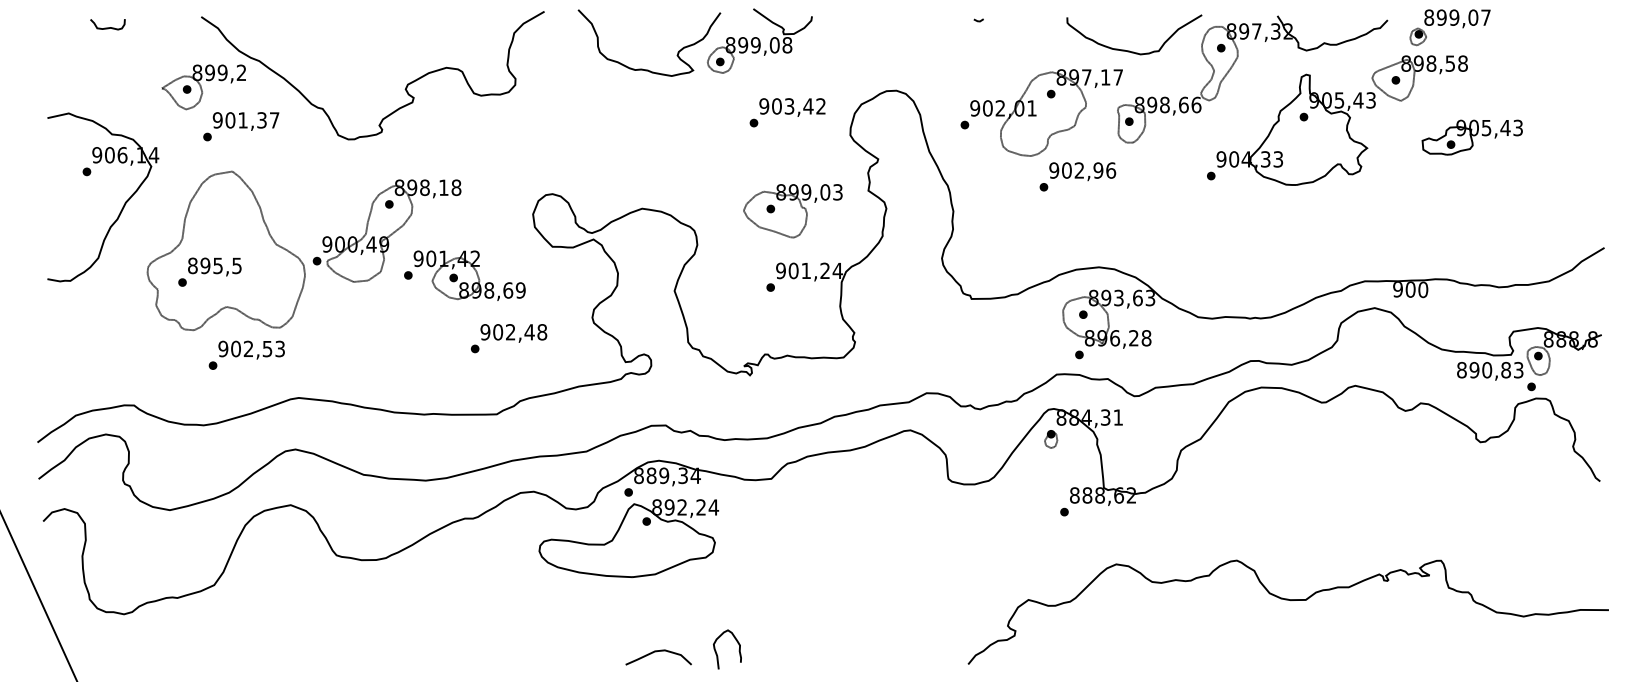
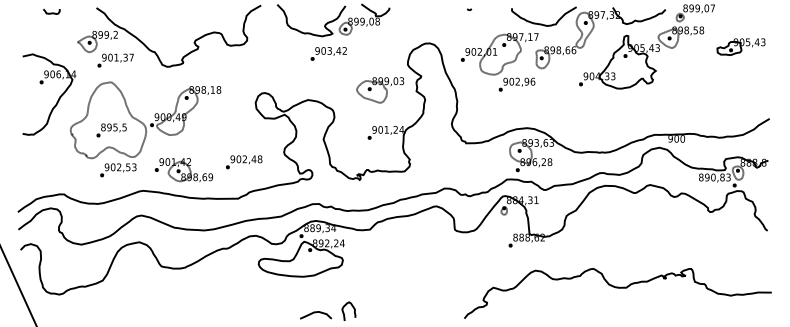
text: (787, 111) -> (328, 53), moved
part: (1470, 136) -> (740, 46), moved
part: (793, 211) -> (380, 90), moved
text: (209, 272) -> (111, 130), moved
part: (463, 276) -> (183, 170), moved

